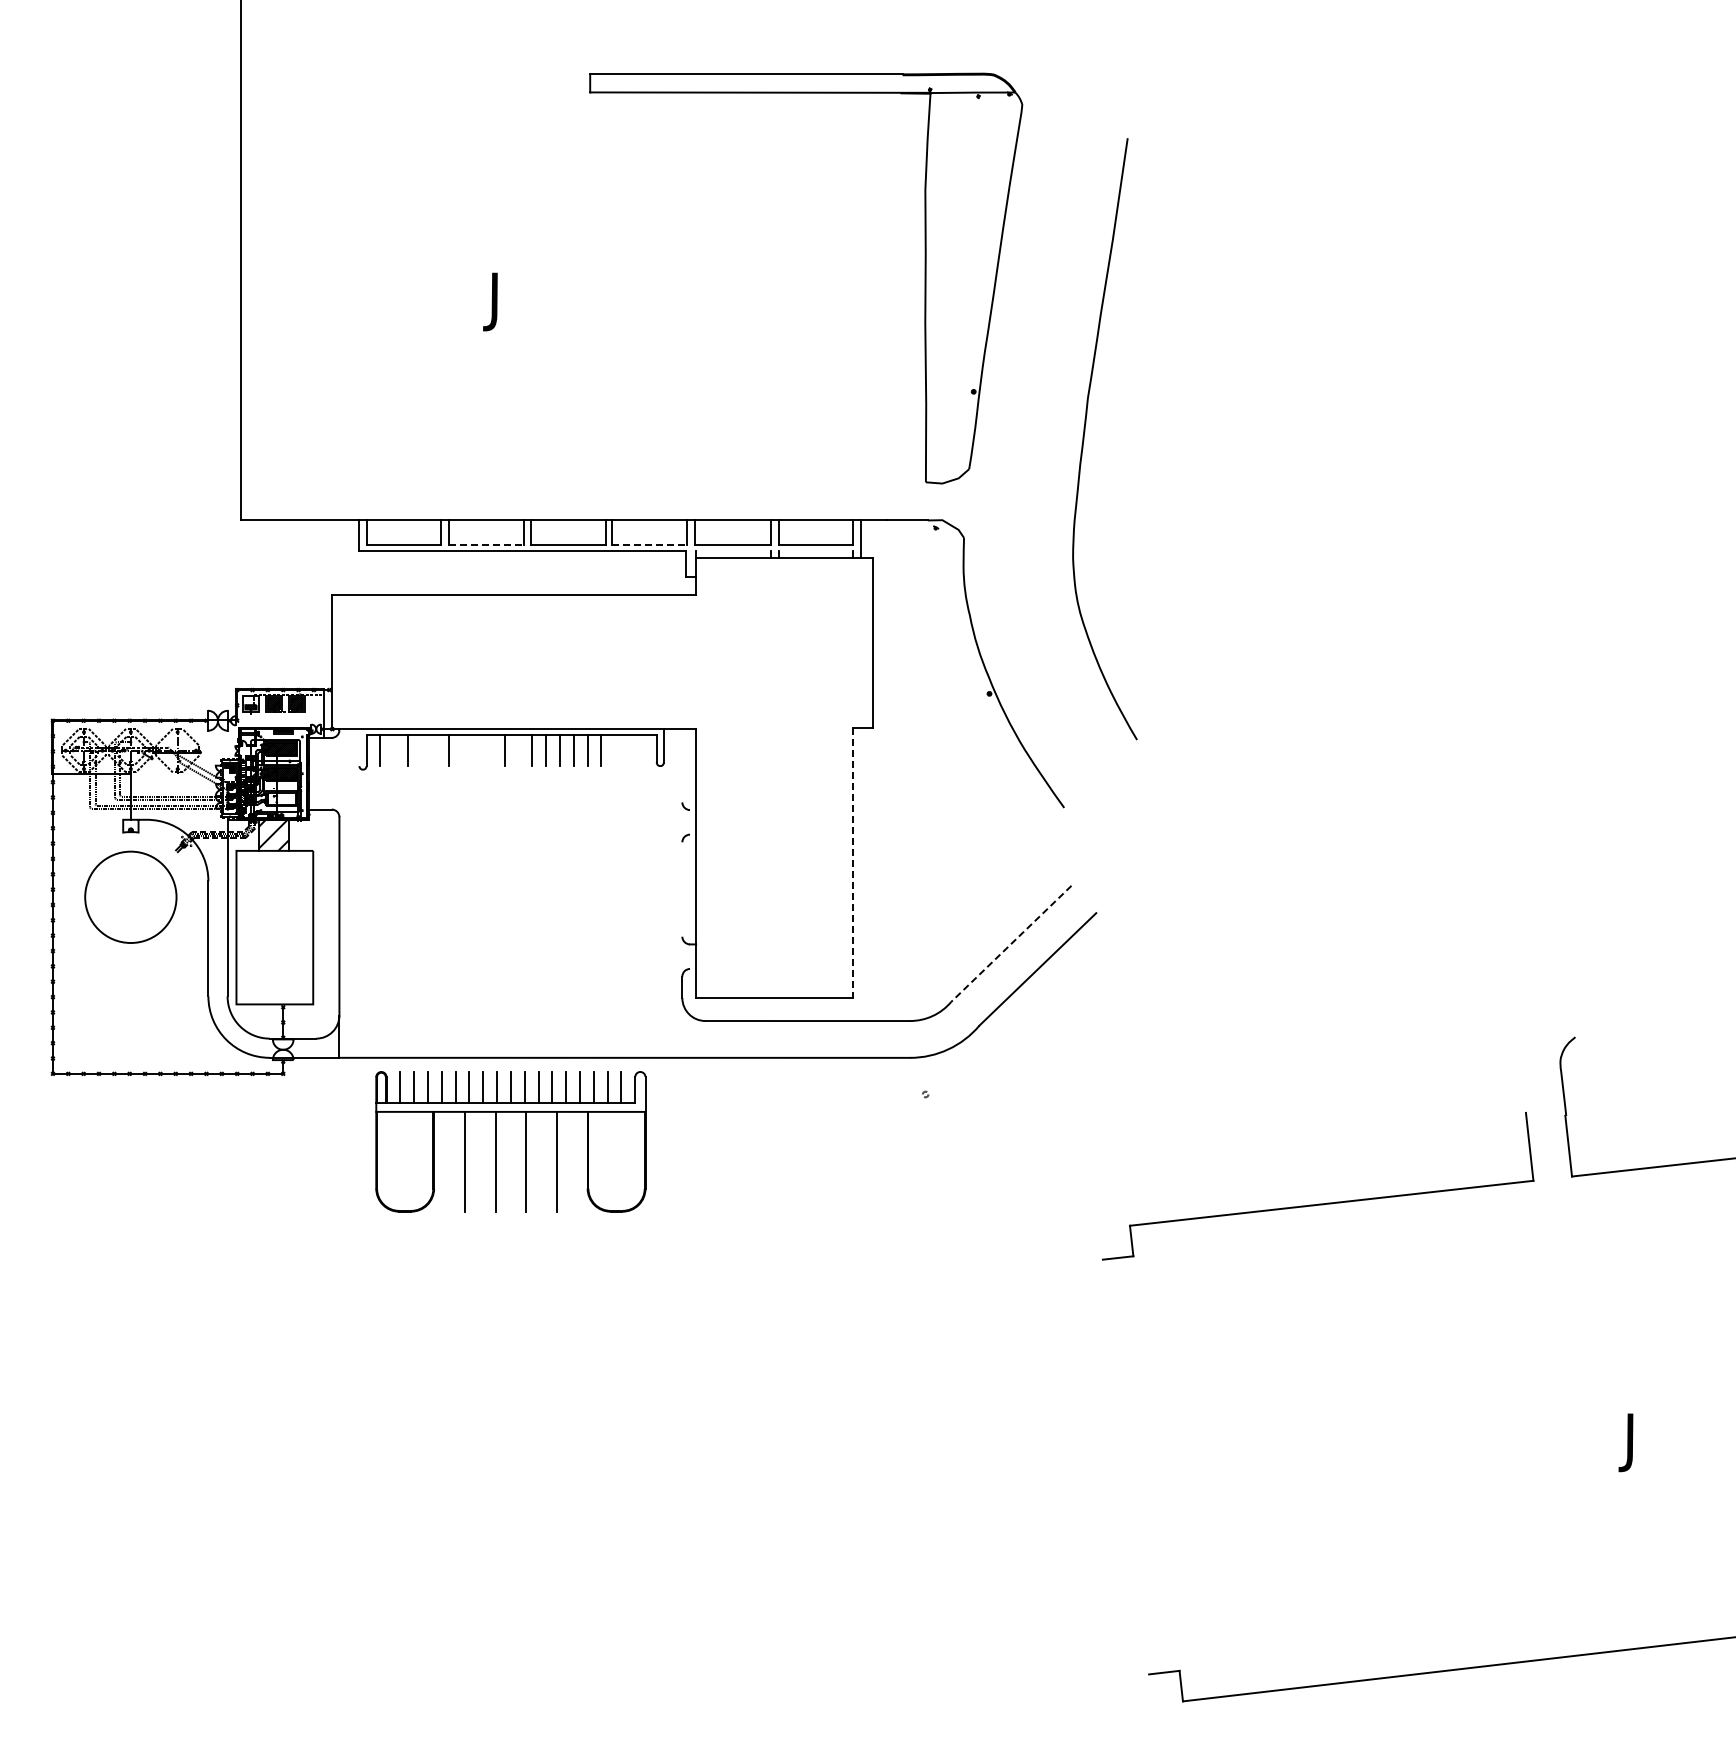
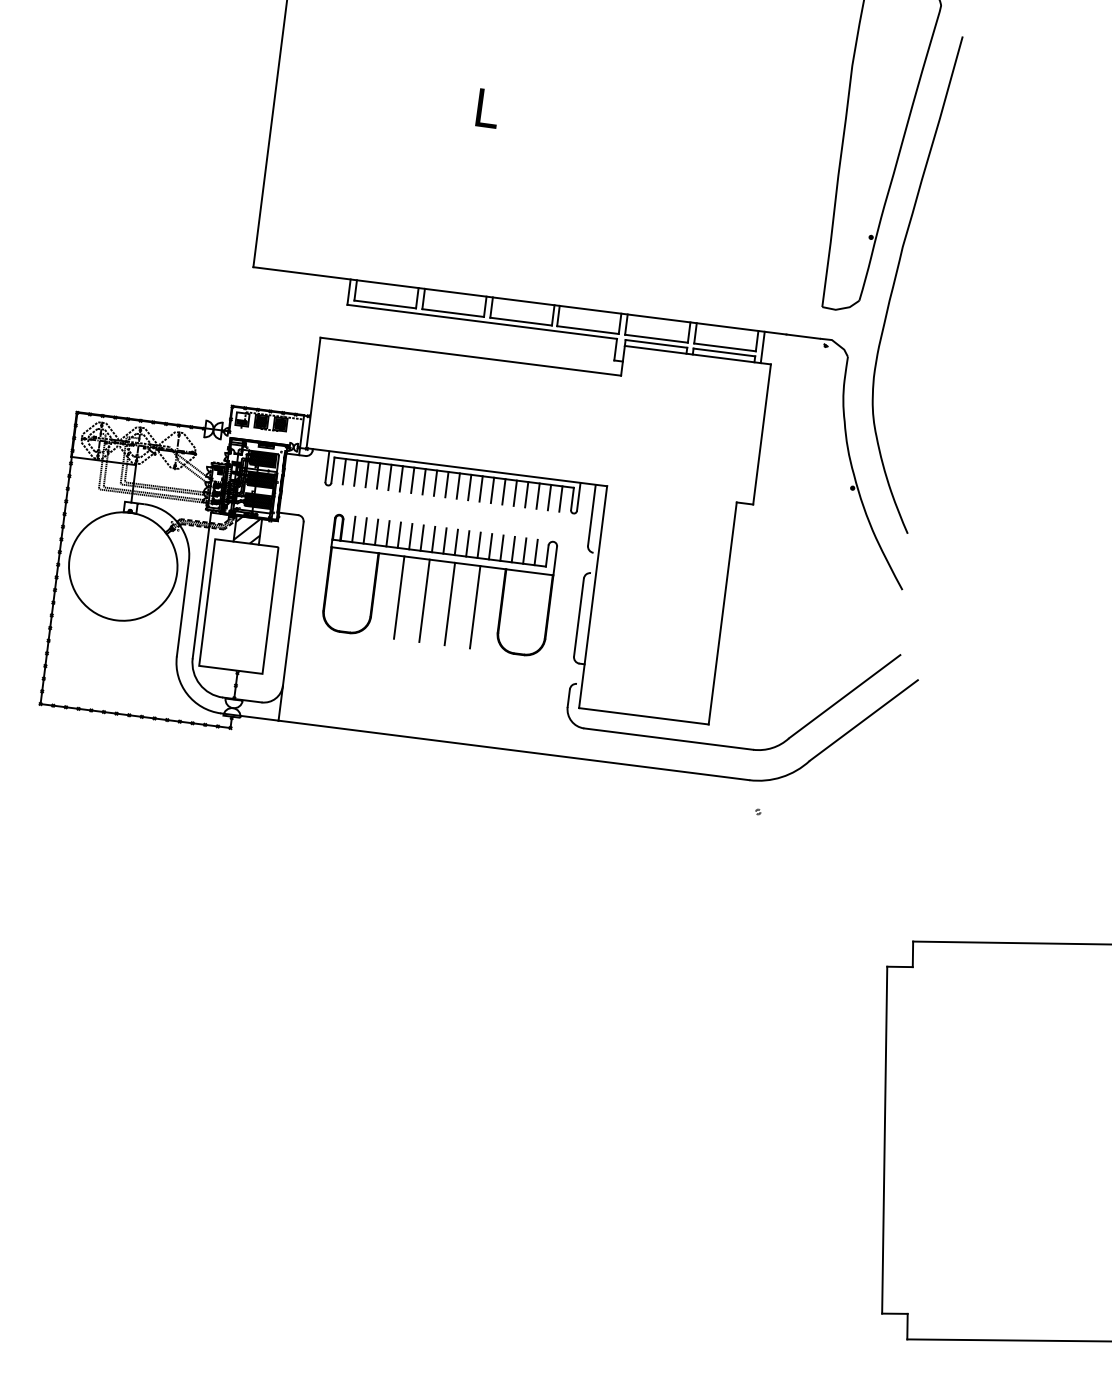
text: (496, 301) -> (486, 113), J -> L
curve: (1084, 439) -> (895, 280), moved
line: (486, 545) -> (453, 313), dashed -> solid
line: (650, 545) -> (588, 330), dashed -> solid
line: (733, 551) -> (656, 344), added
line: (815, 551) -> (724, 352), added
line: (359, 747) -> (327, 466), added
line: (394, 750) -> (356, 472), added
line: (421, 750) -> (378, 475), added
line: (435, 750) -> (389, 477), added
line: (463, 750) -> (412, 480), added
line: (477, 750) -> (424, 481), added
line: (490, 750) -> (435, 482), added
line: (518, 750) -> (458, 485), added
line: (615, 750) -> (538, 495), added
line: (629, 750) -> (549, 497), added
line: (642, 750) -> (560, 498), added
line: (682, 765) -> (592, 515), added
hatch: (281, 798) -> (257, 500), added
line: (853, 862) -> (722, 613), dashed -> solid
line: (682, 889) -> (579, 617), added
circle: (130, 897) -> (122, 566), size x1.43
line: (1011, 943) -> (844, 696), dashed -> solid
part: (496, 1141) -> (427, 584), moved
line: (1125, 1466) -> (884, 1139), added

